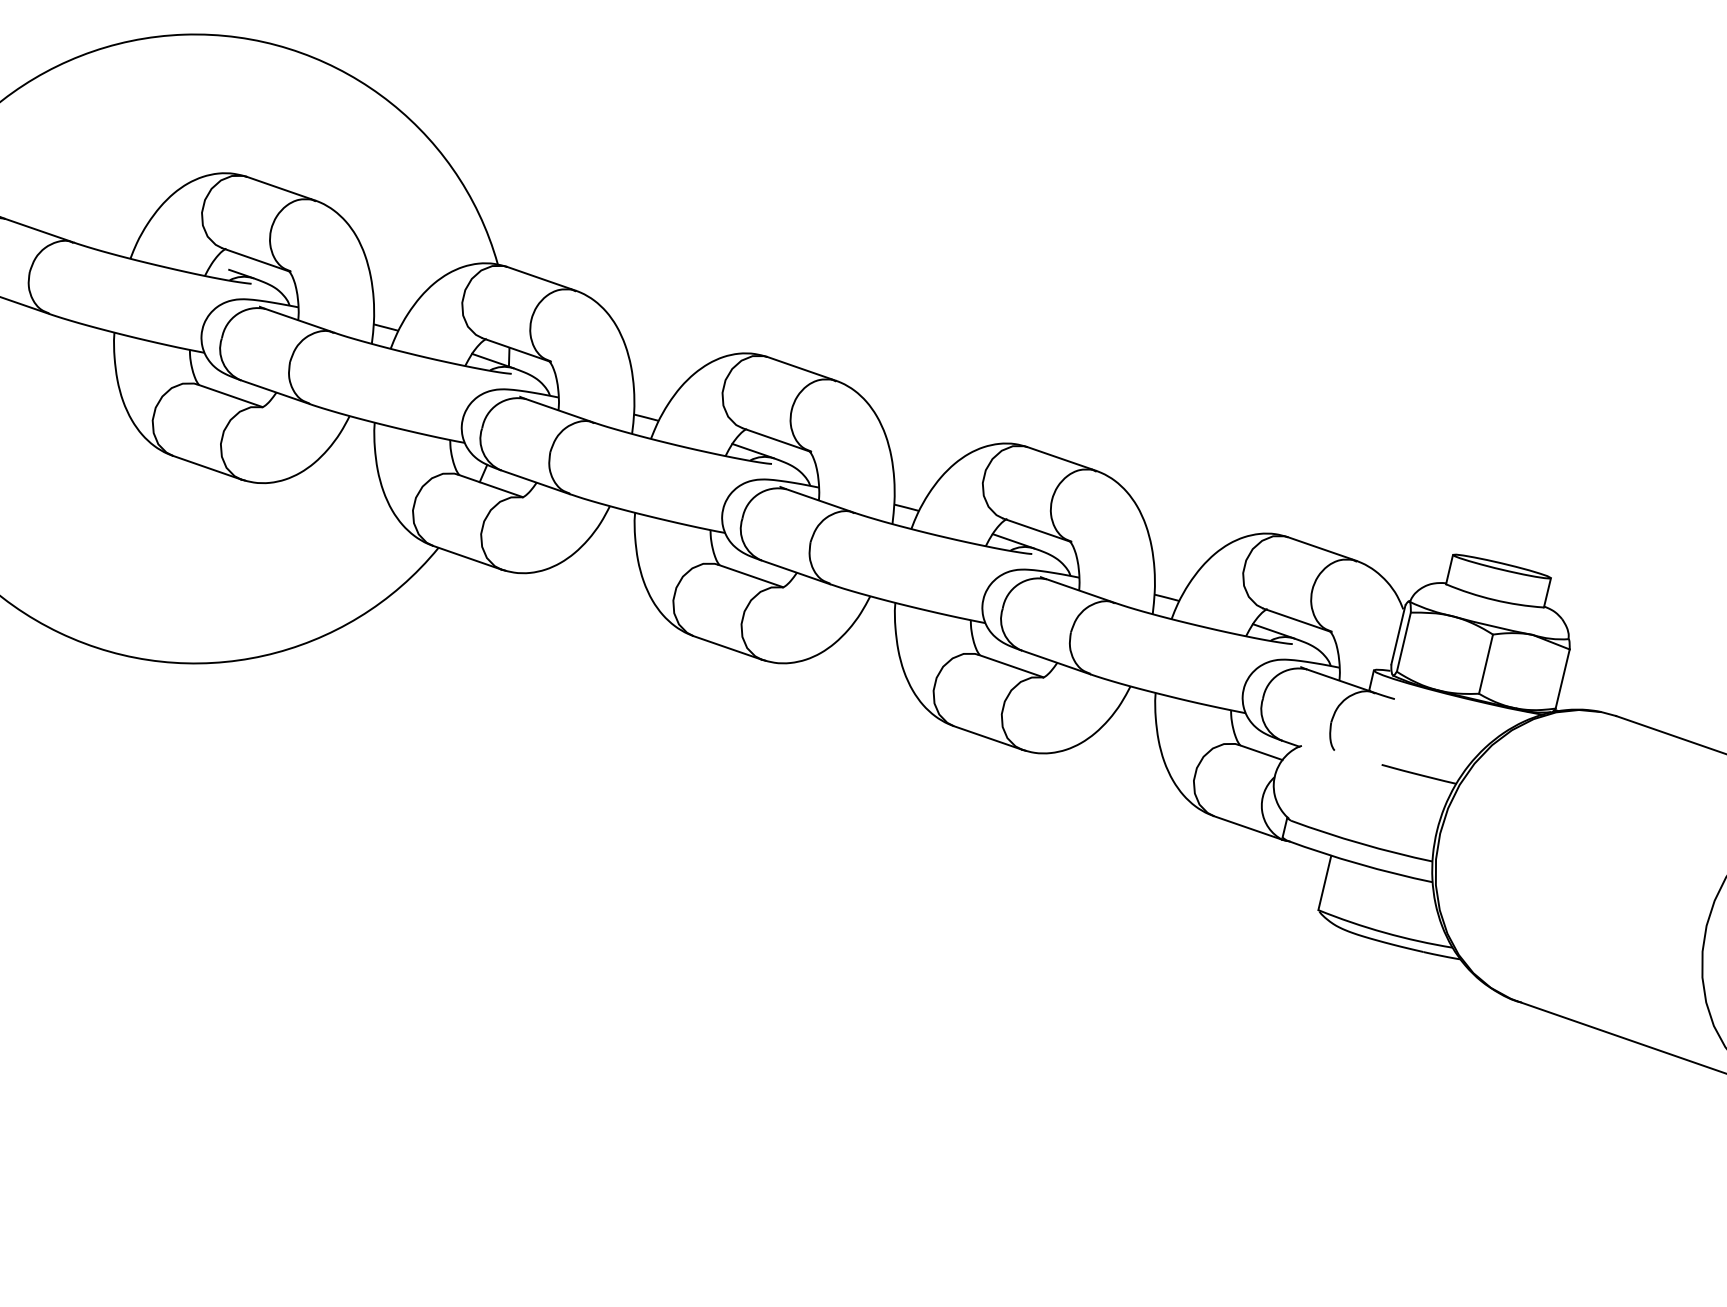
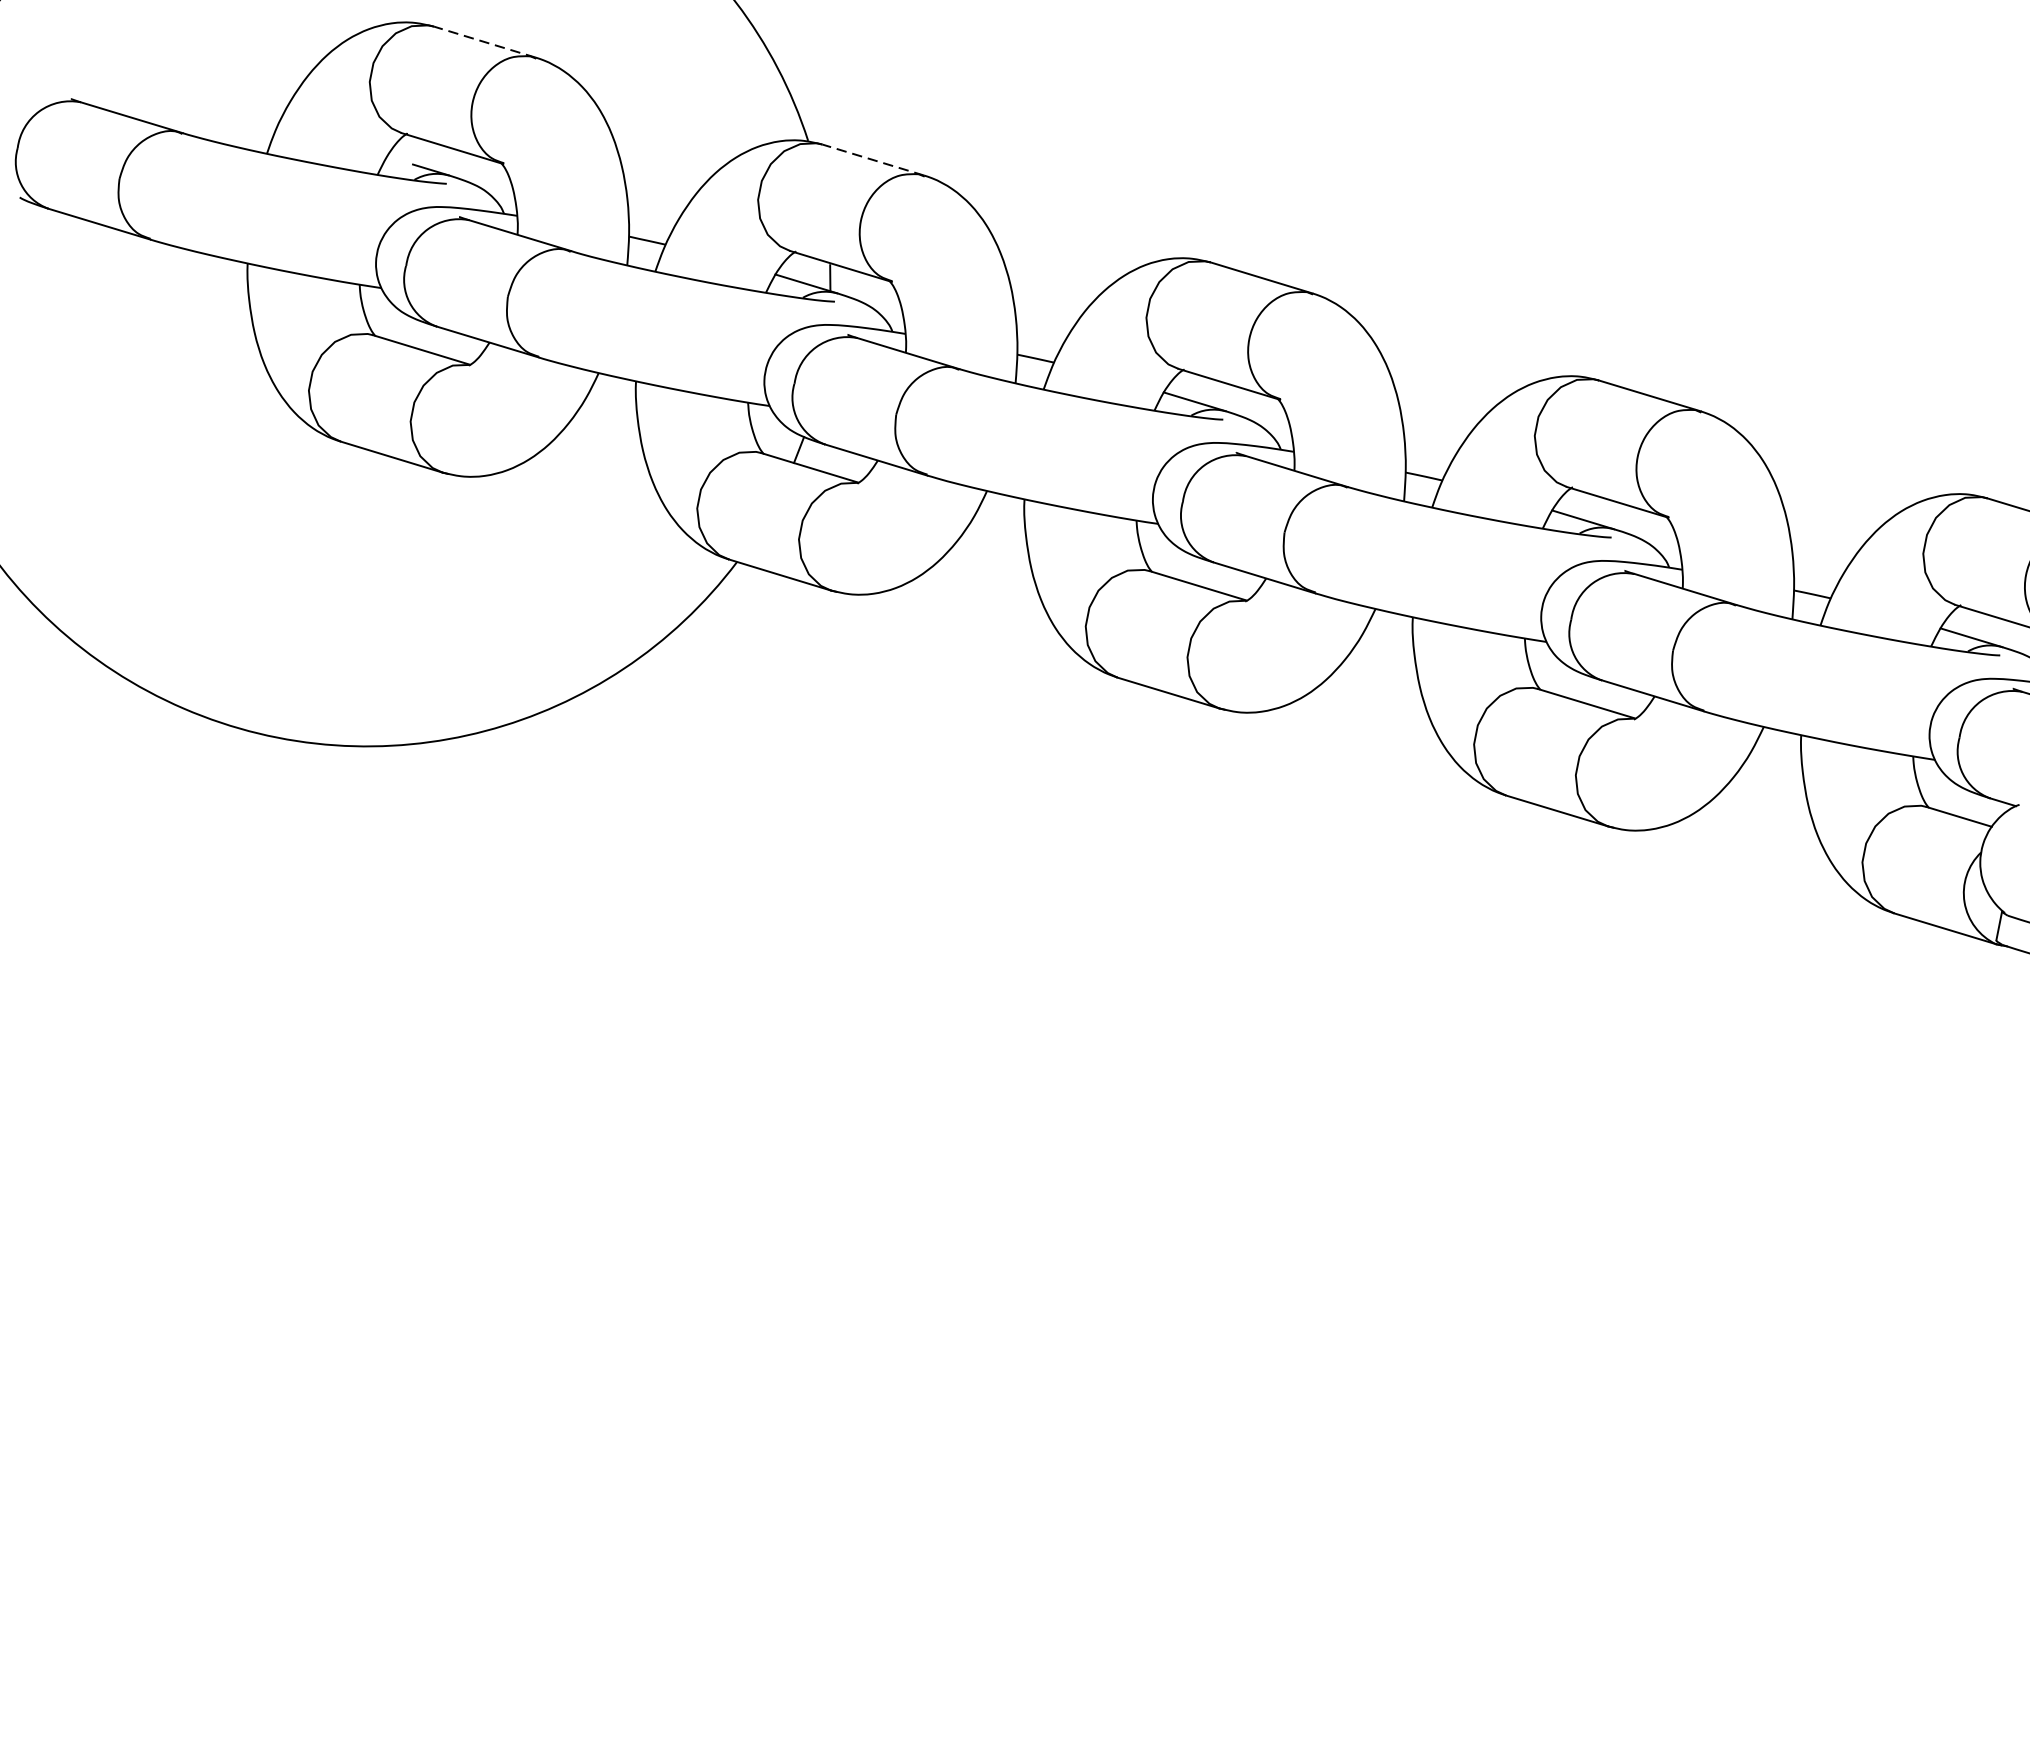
line: (280, 188) -> (483, 41), solid -> dashed
line: (540, 278) -> (871, 159), solid -> dashed

